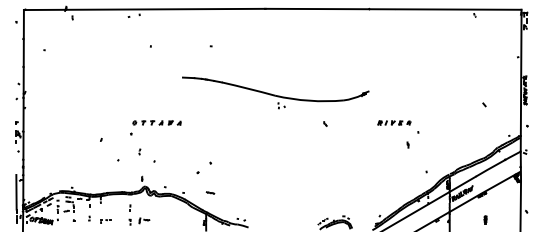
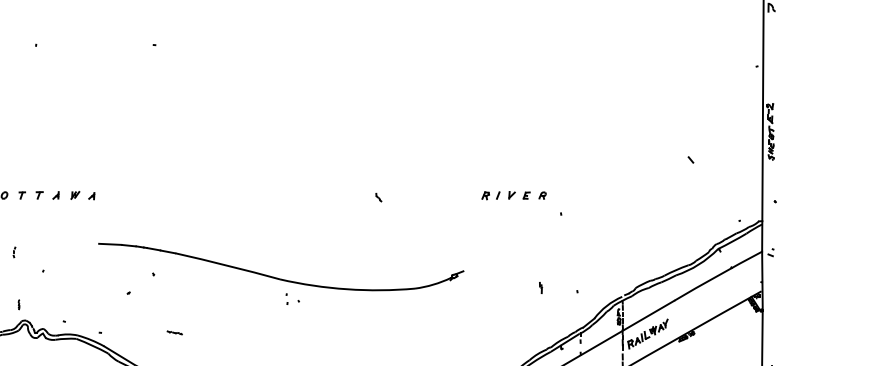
part: (275, 92) -> (280, 273), moved
part: (407, 144) -> (539, 286), moved
part: (210, 192) -> (174, 331), moved

